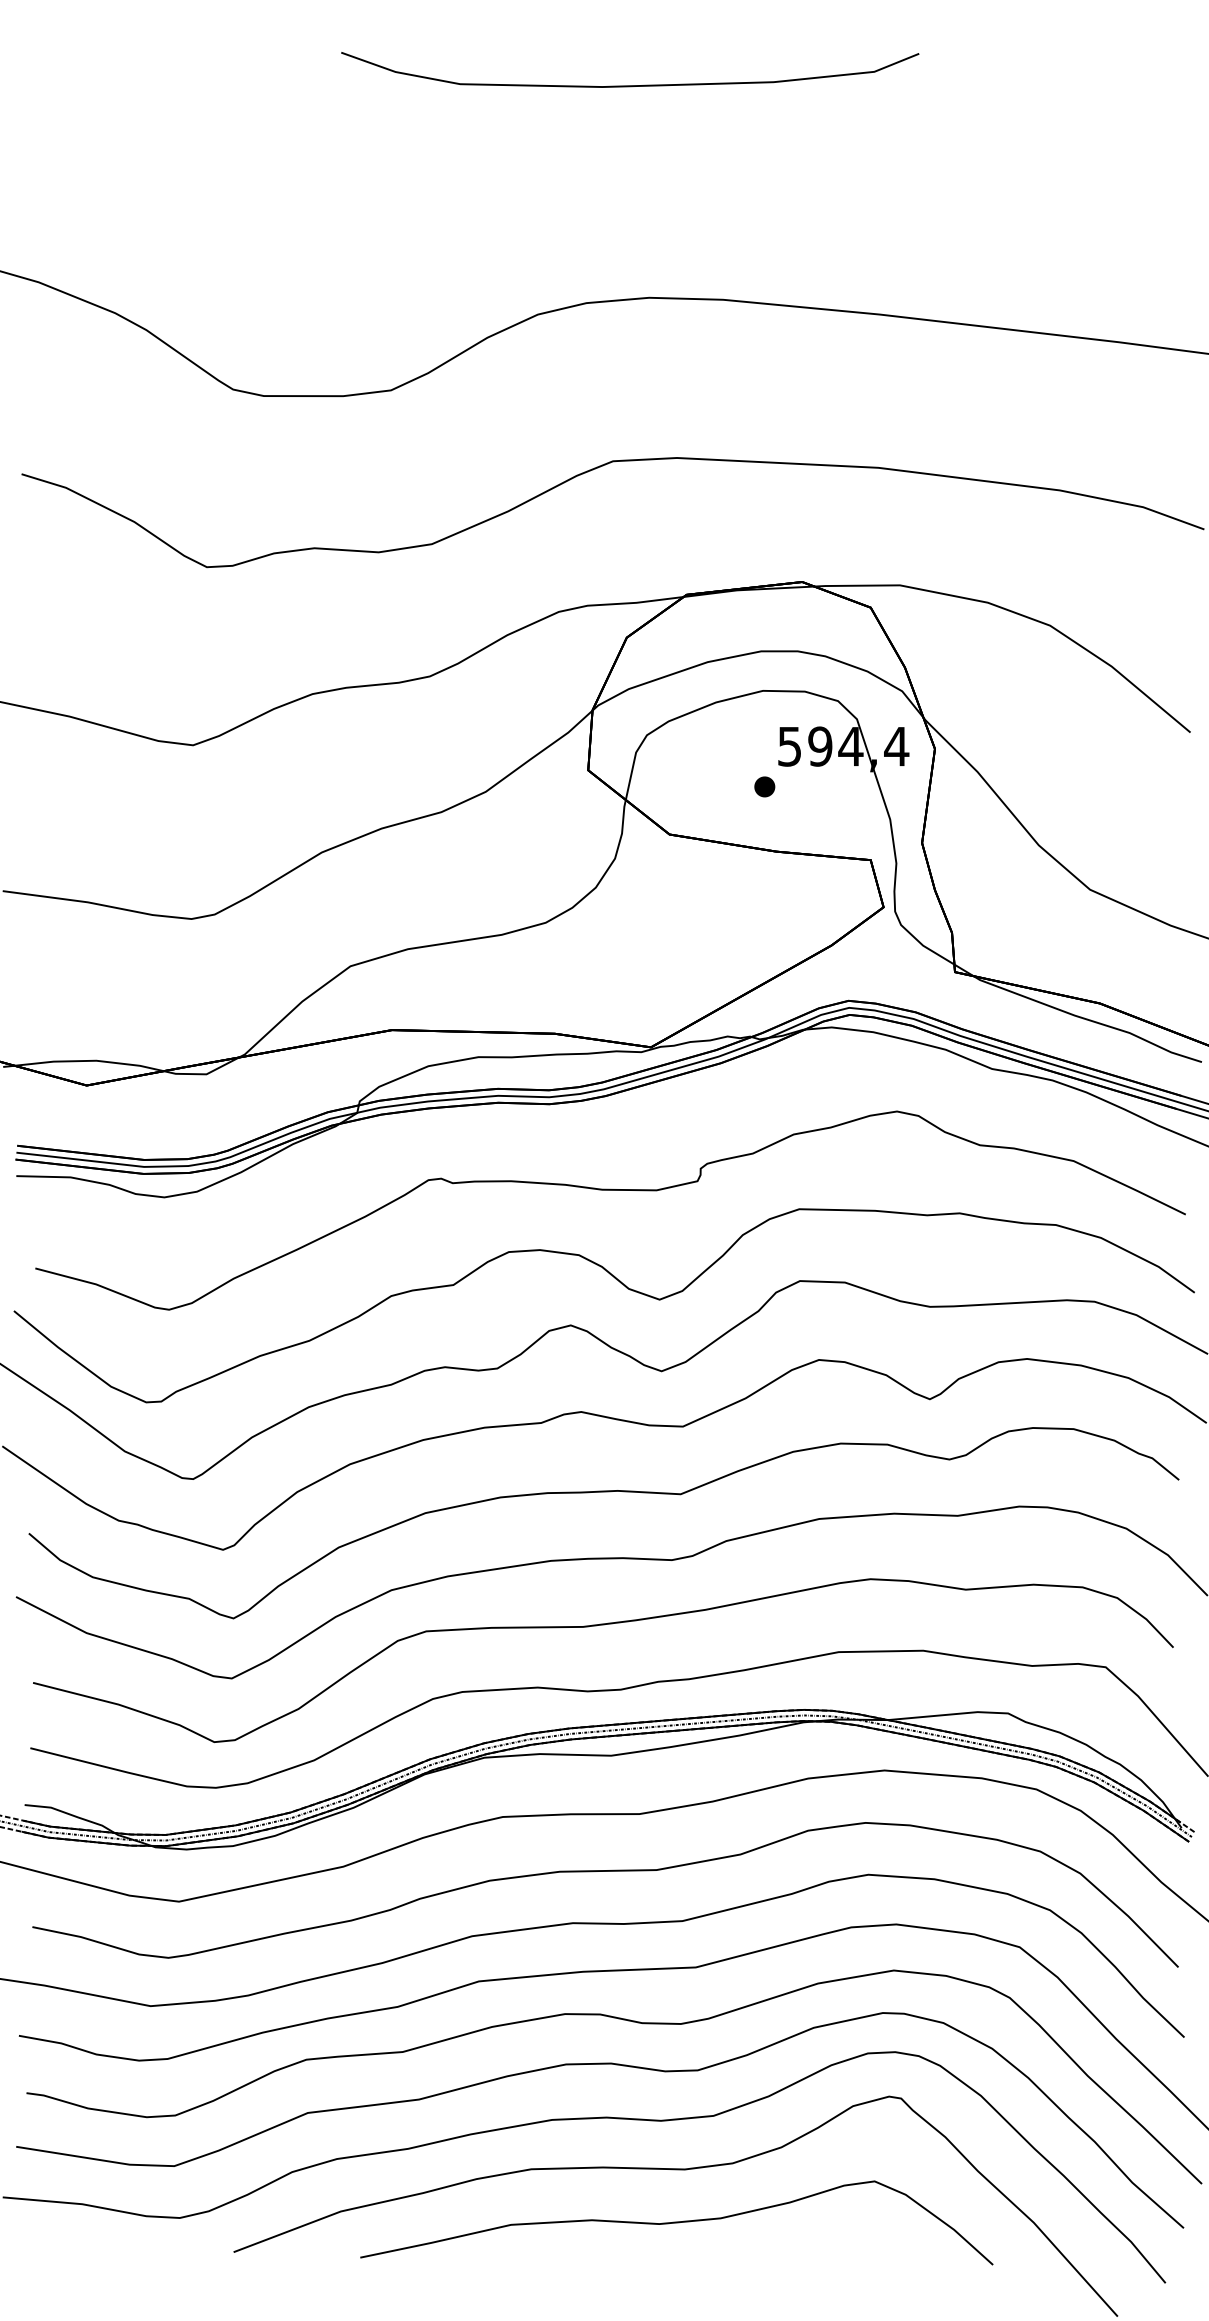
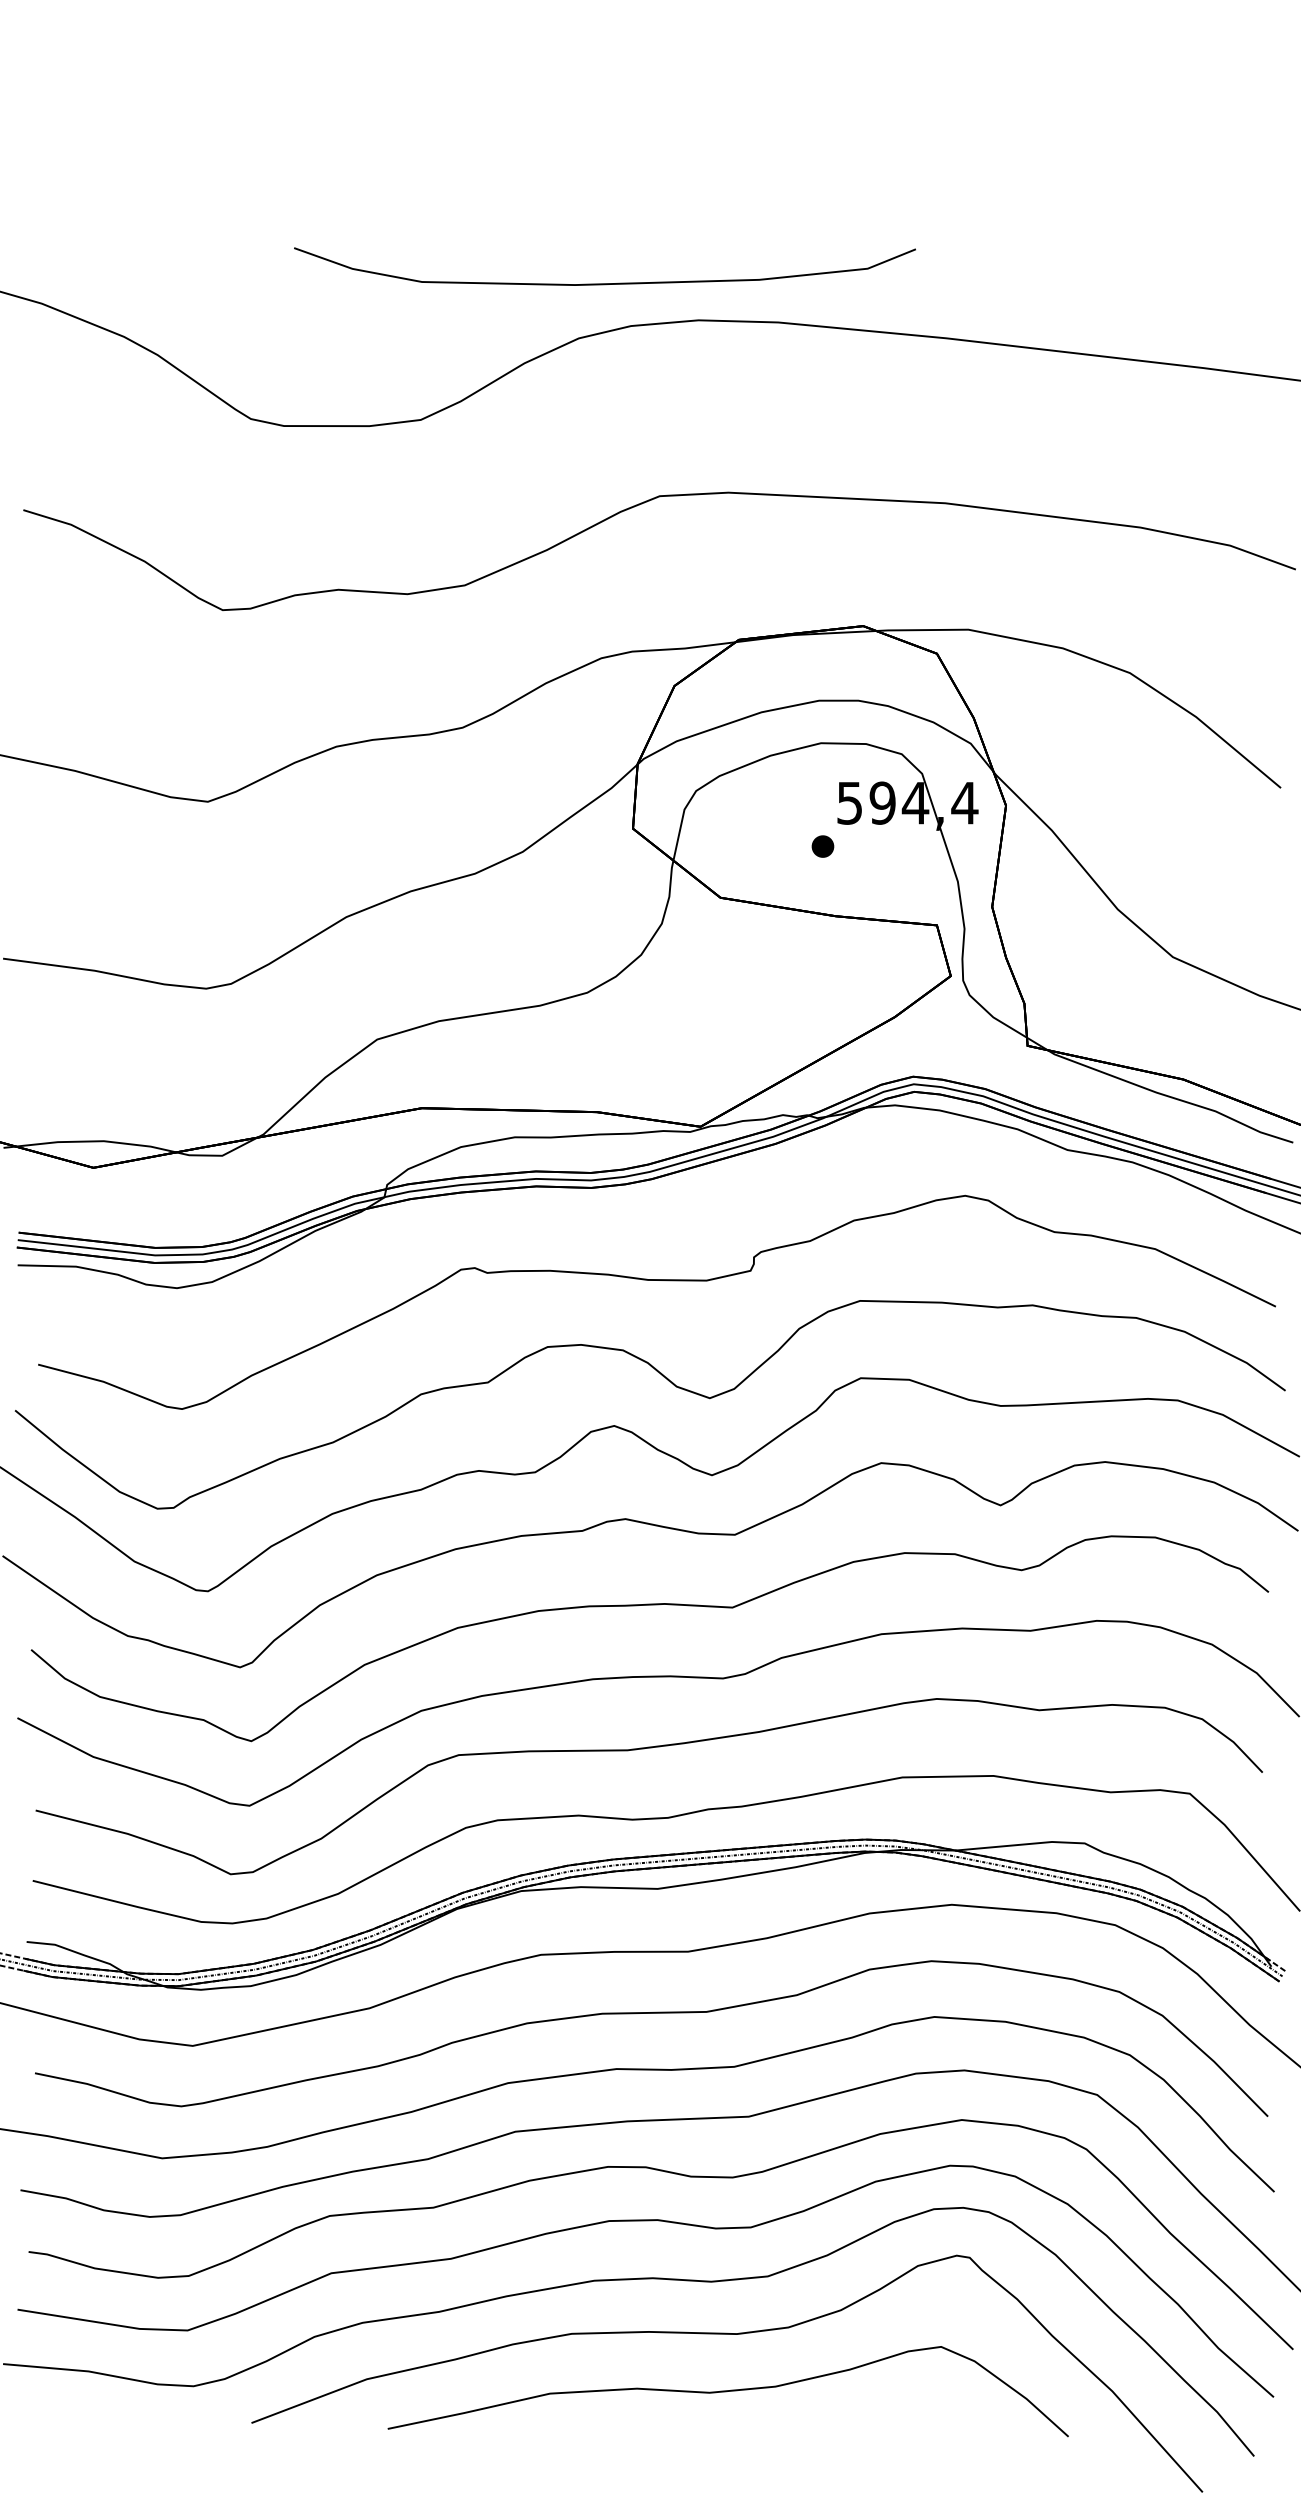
curve: (630, 85) -> (605, 283), moved

